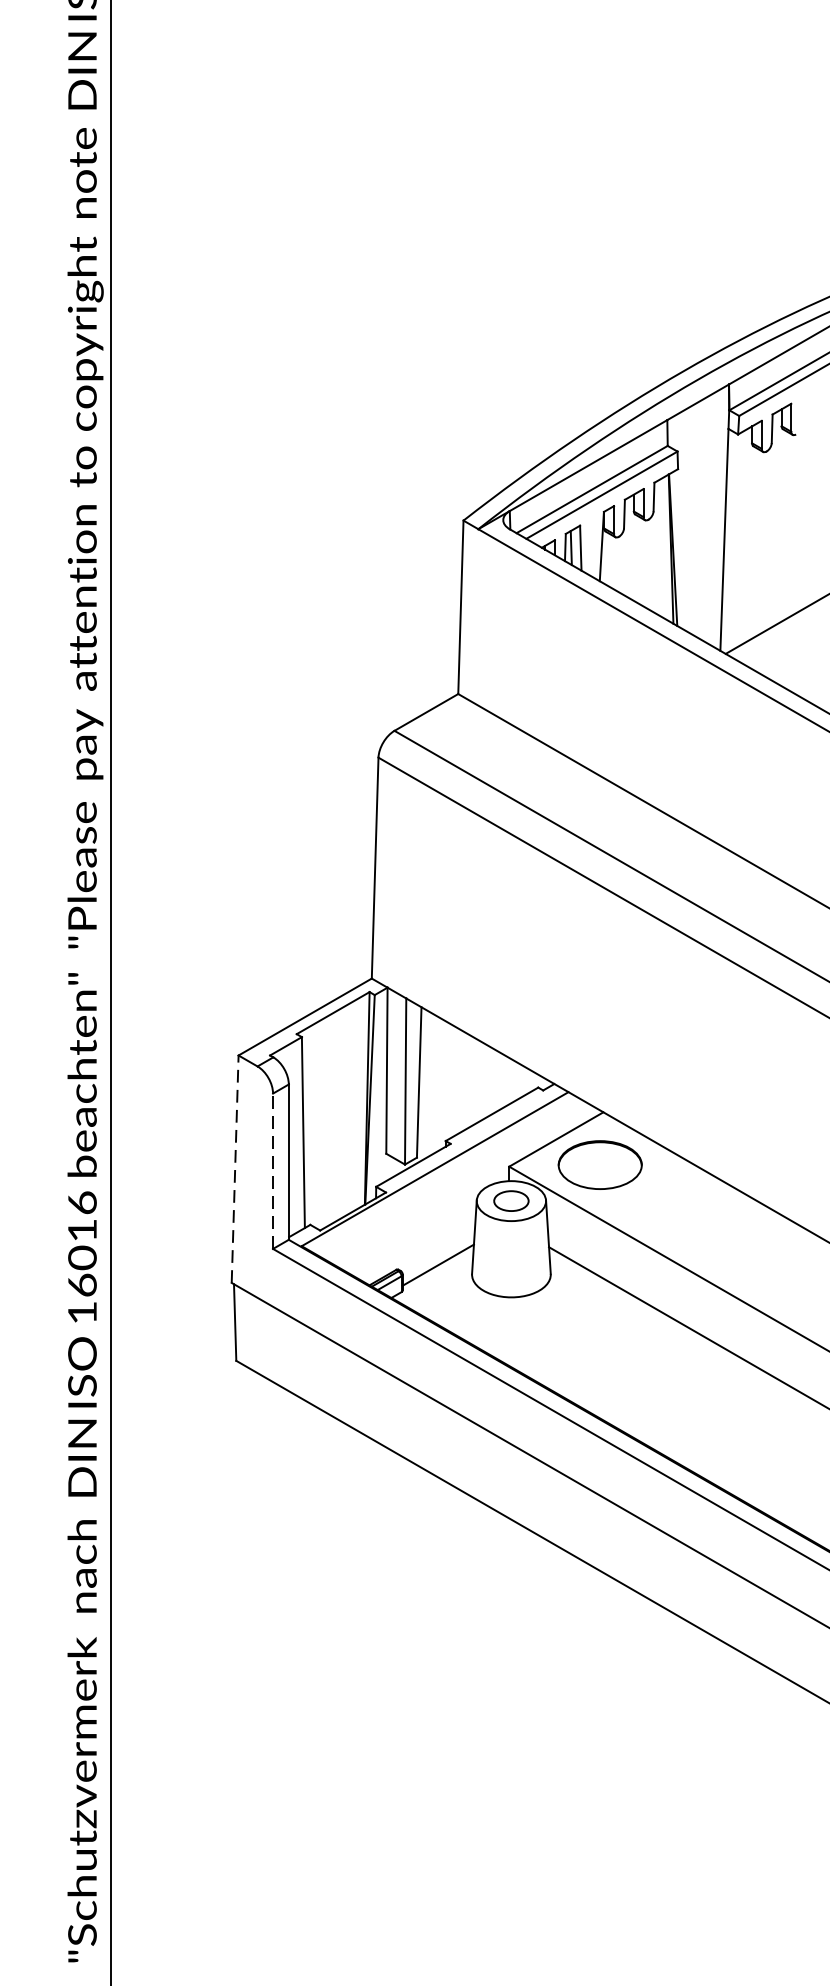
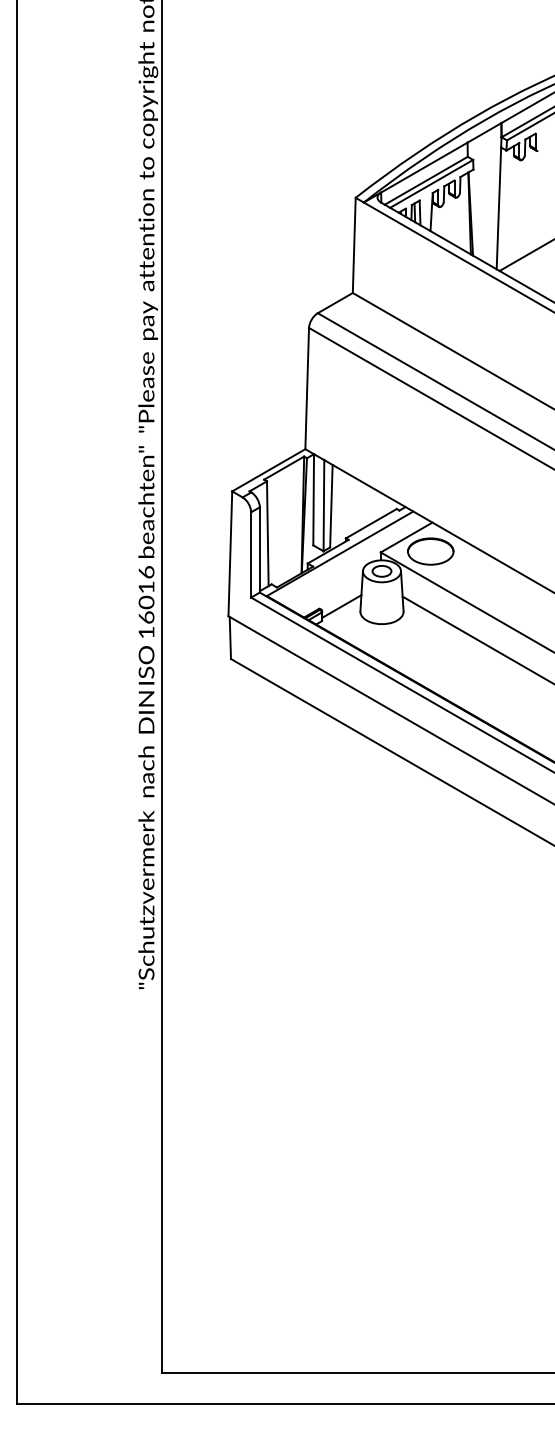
line: (235, 1168) -> (230, 553), dashed -> solid
line: (273, 1170) -> (251, 554), dashed -> solid

